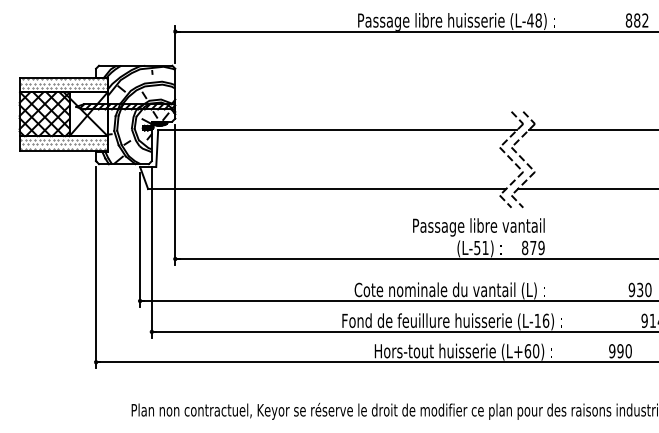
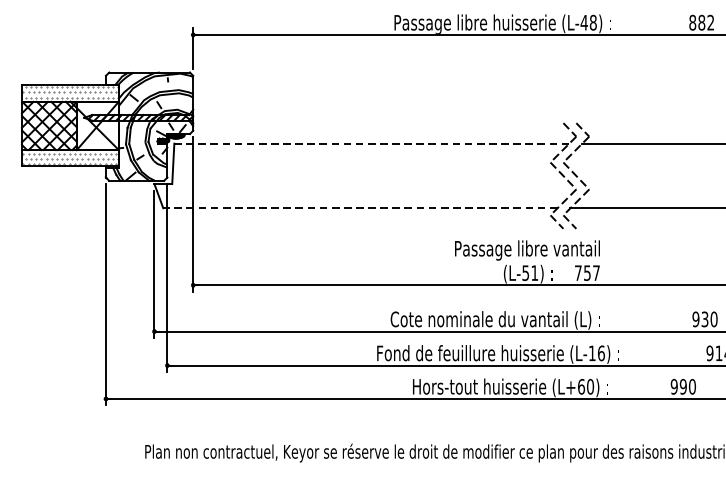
line: (337, 130) -> (371, 143), solid -> dashed
line: (326, 189) -> (359, 208), solid -> dashed
text: (533, 247) -> (587, 272), 879 -> 757

